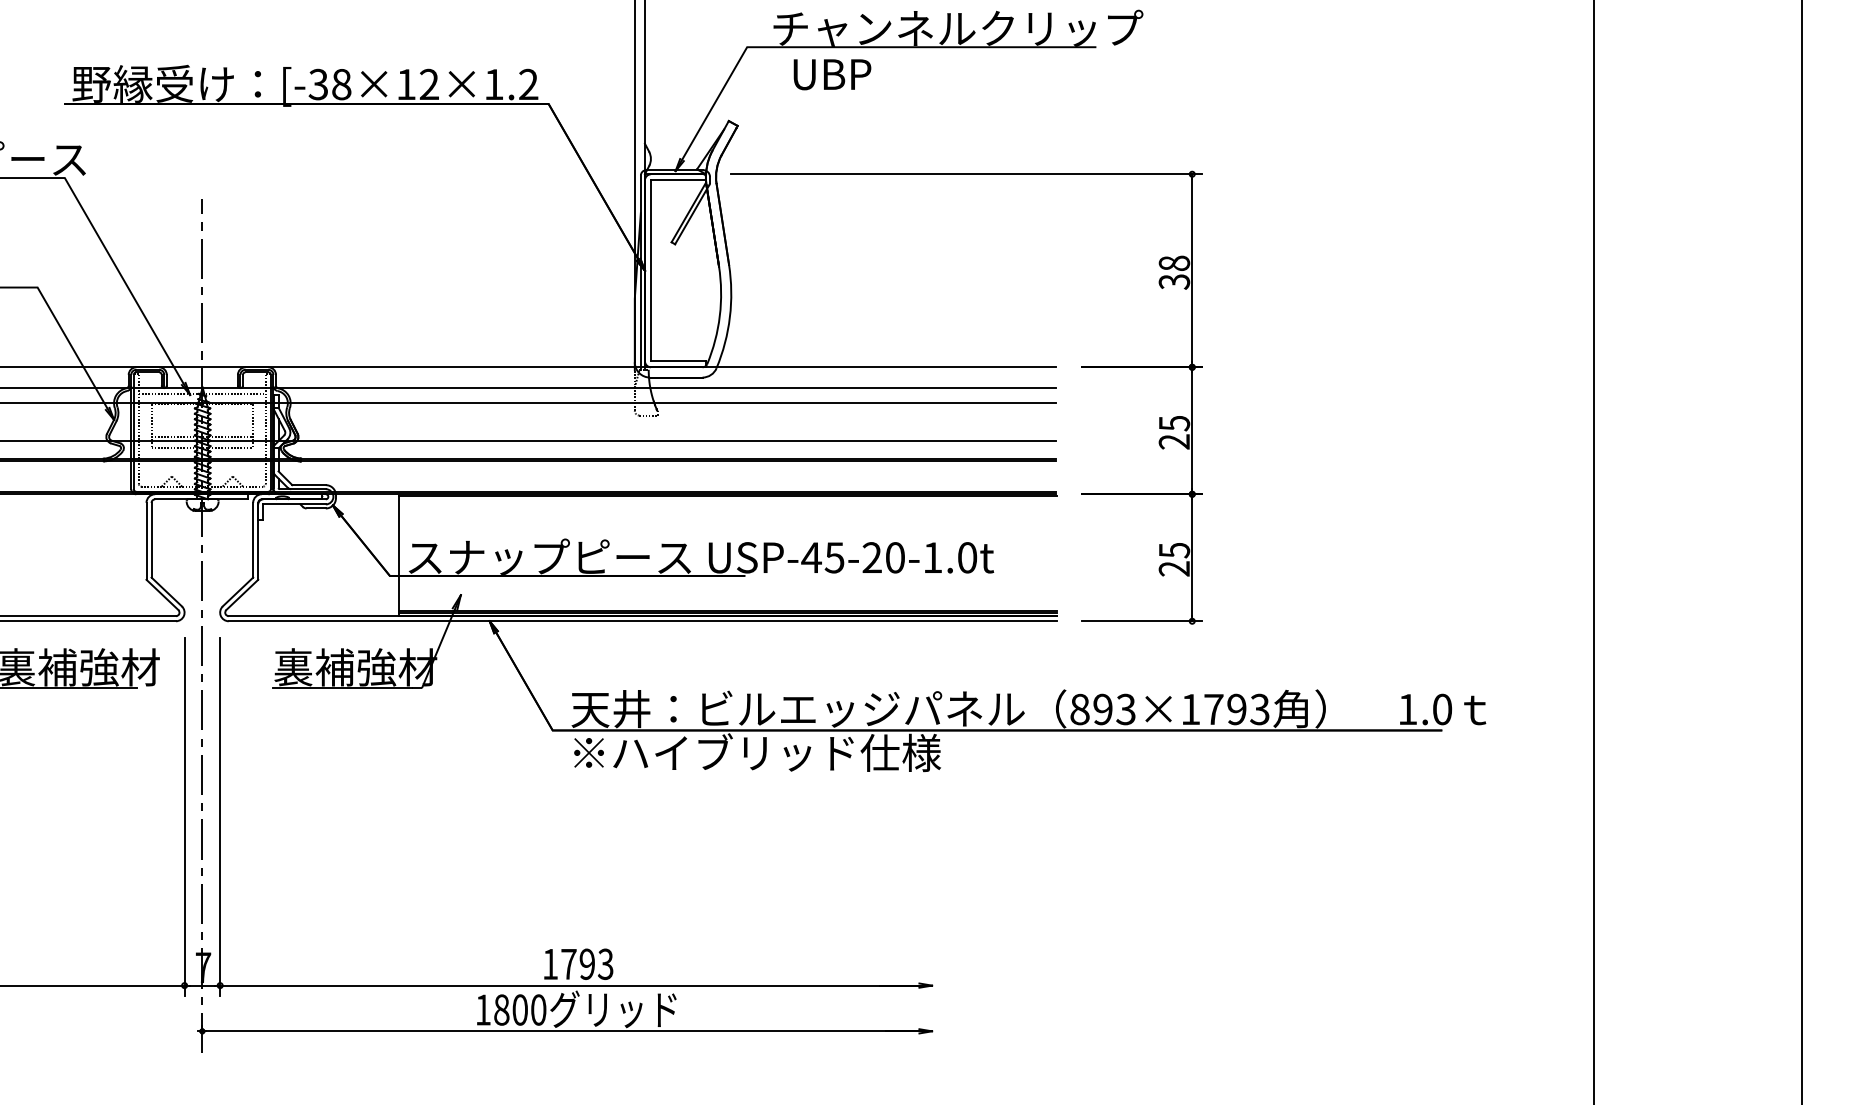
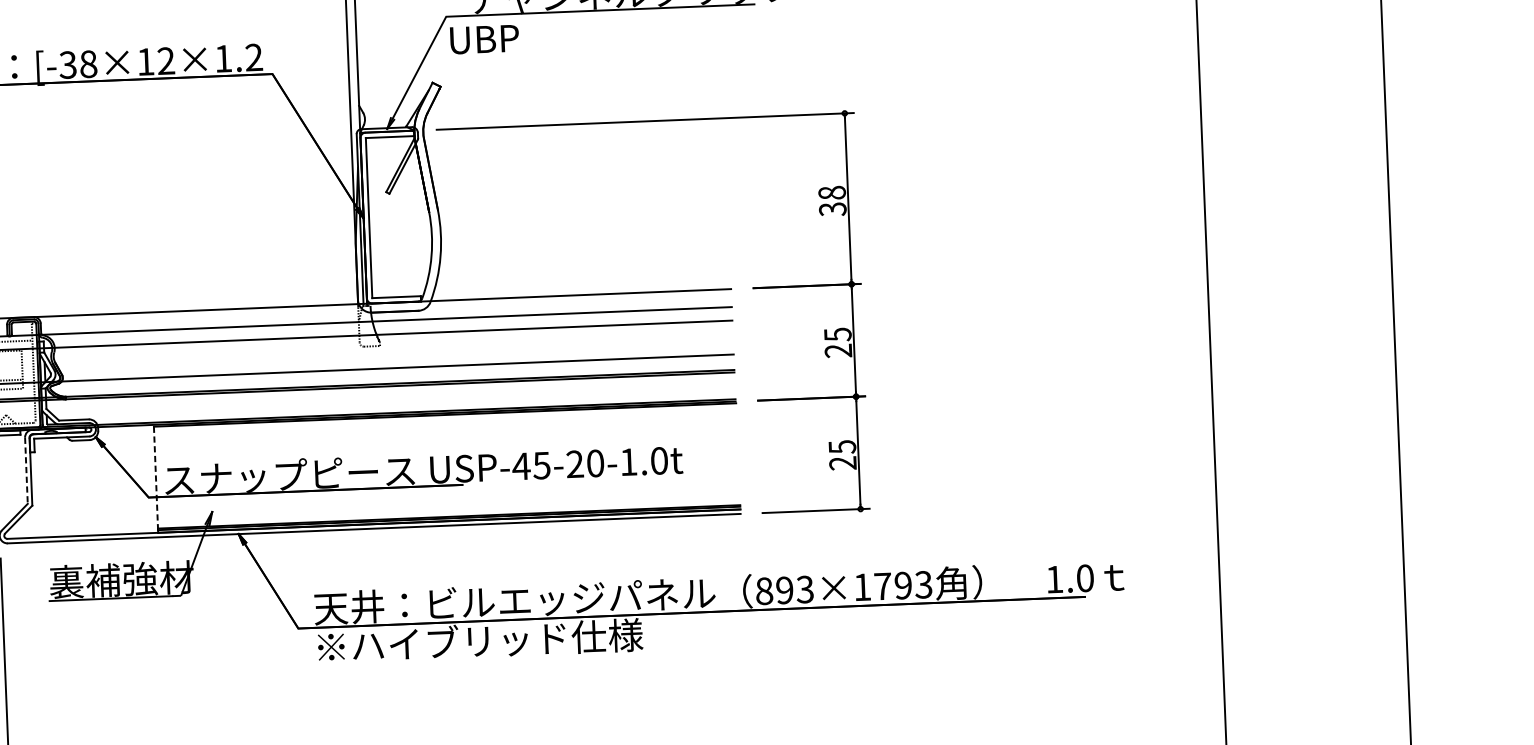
text: (832, 74) -> (484, 39), moved
line: (253, 540) -> (26, 471), solid -> dashed
line: (398, 555) -> (155, 479), solid -> dashed

